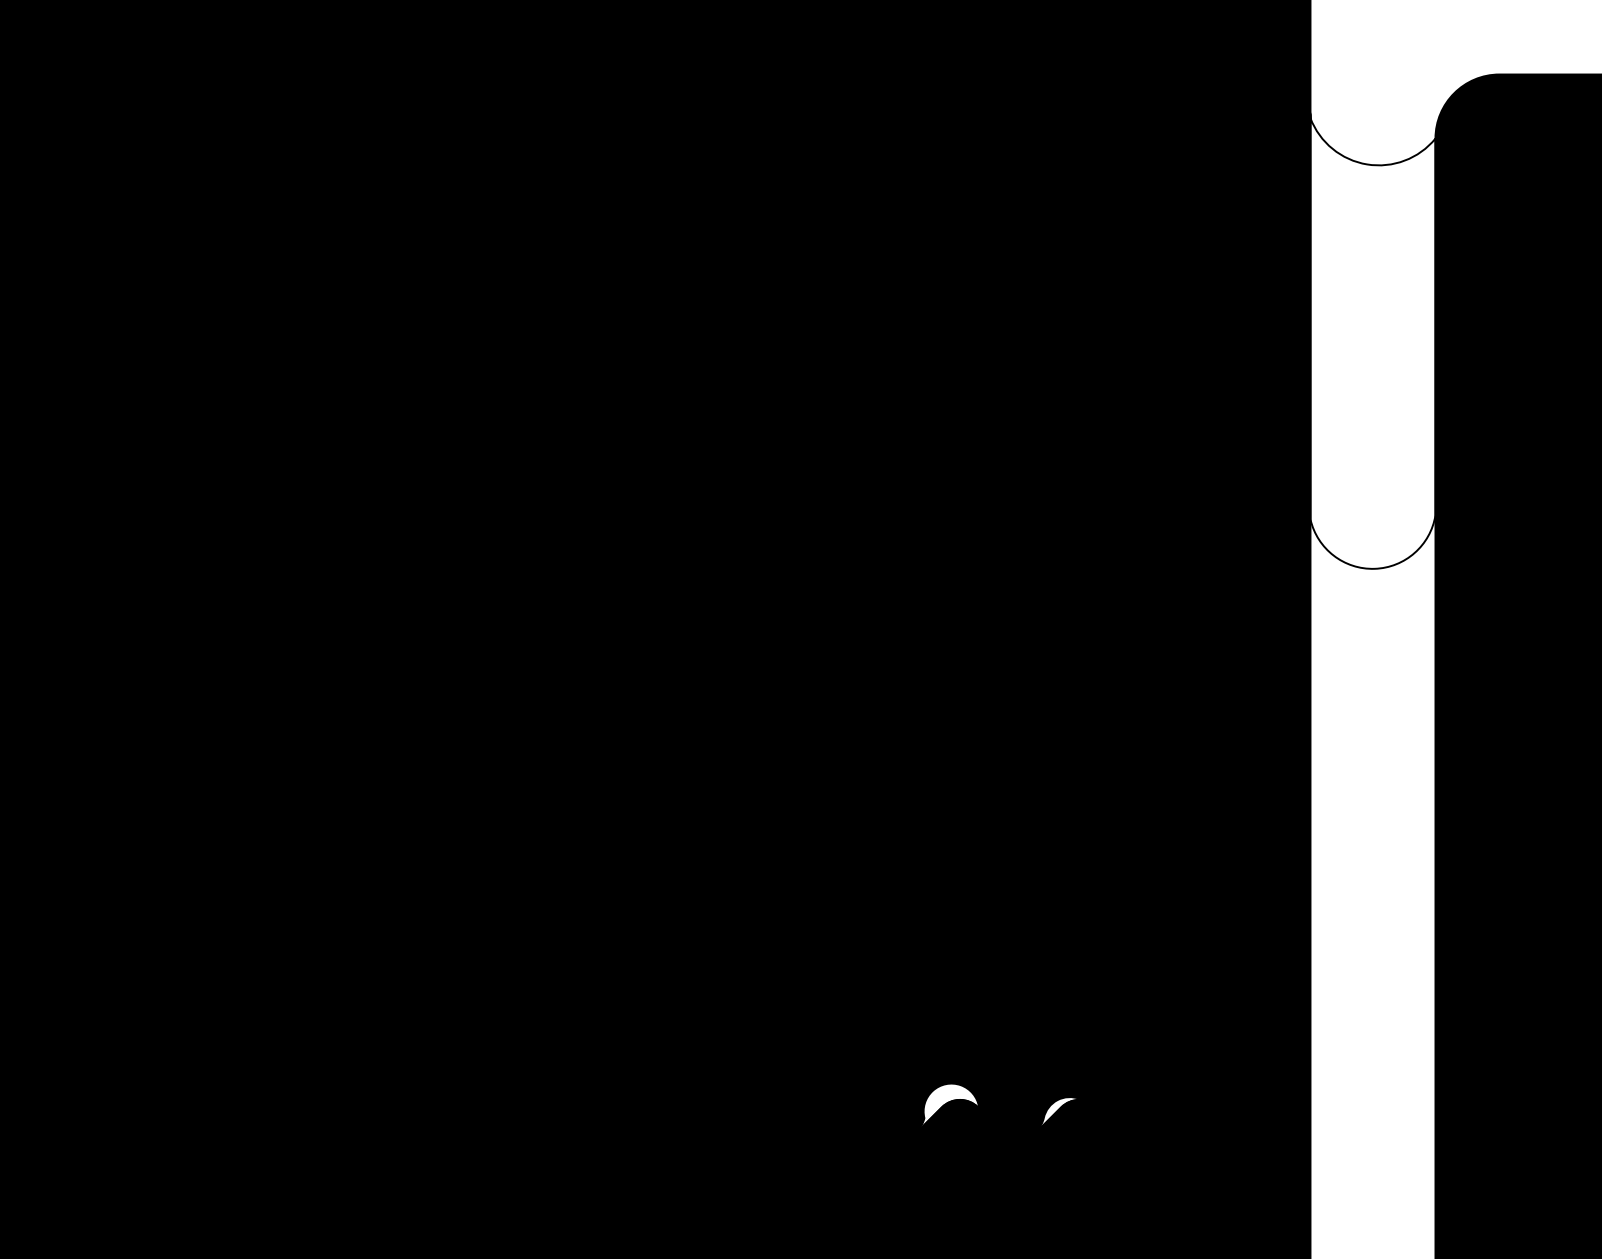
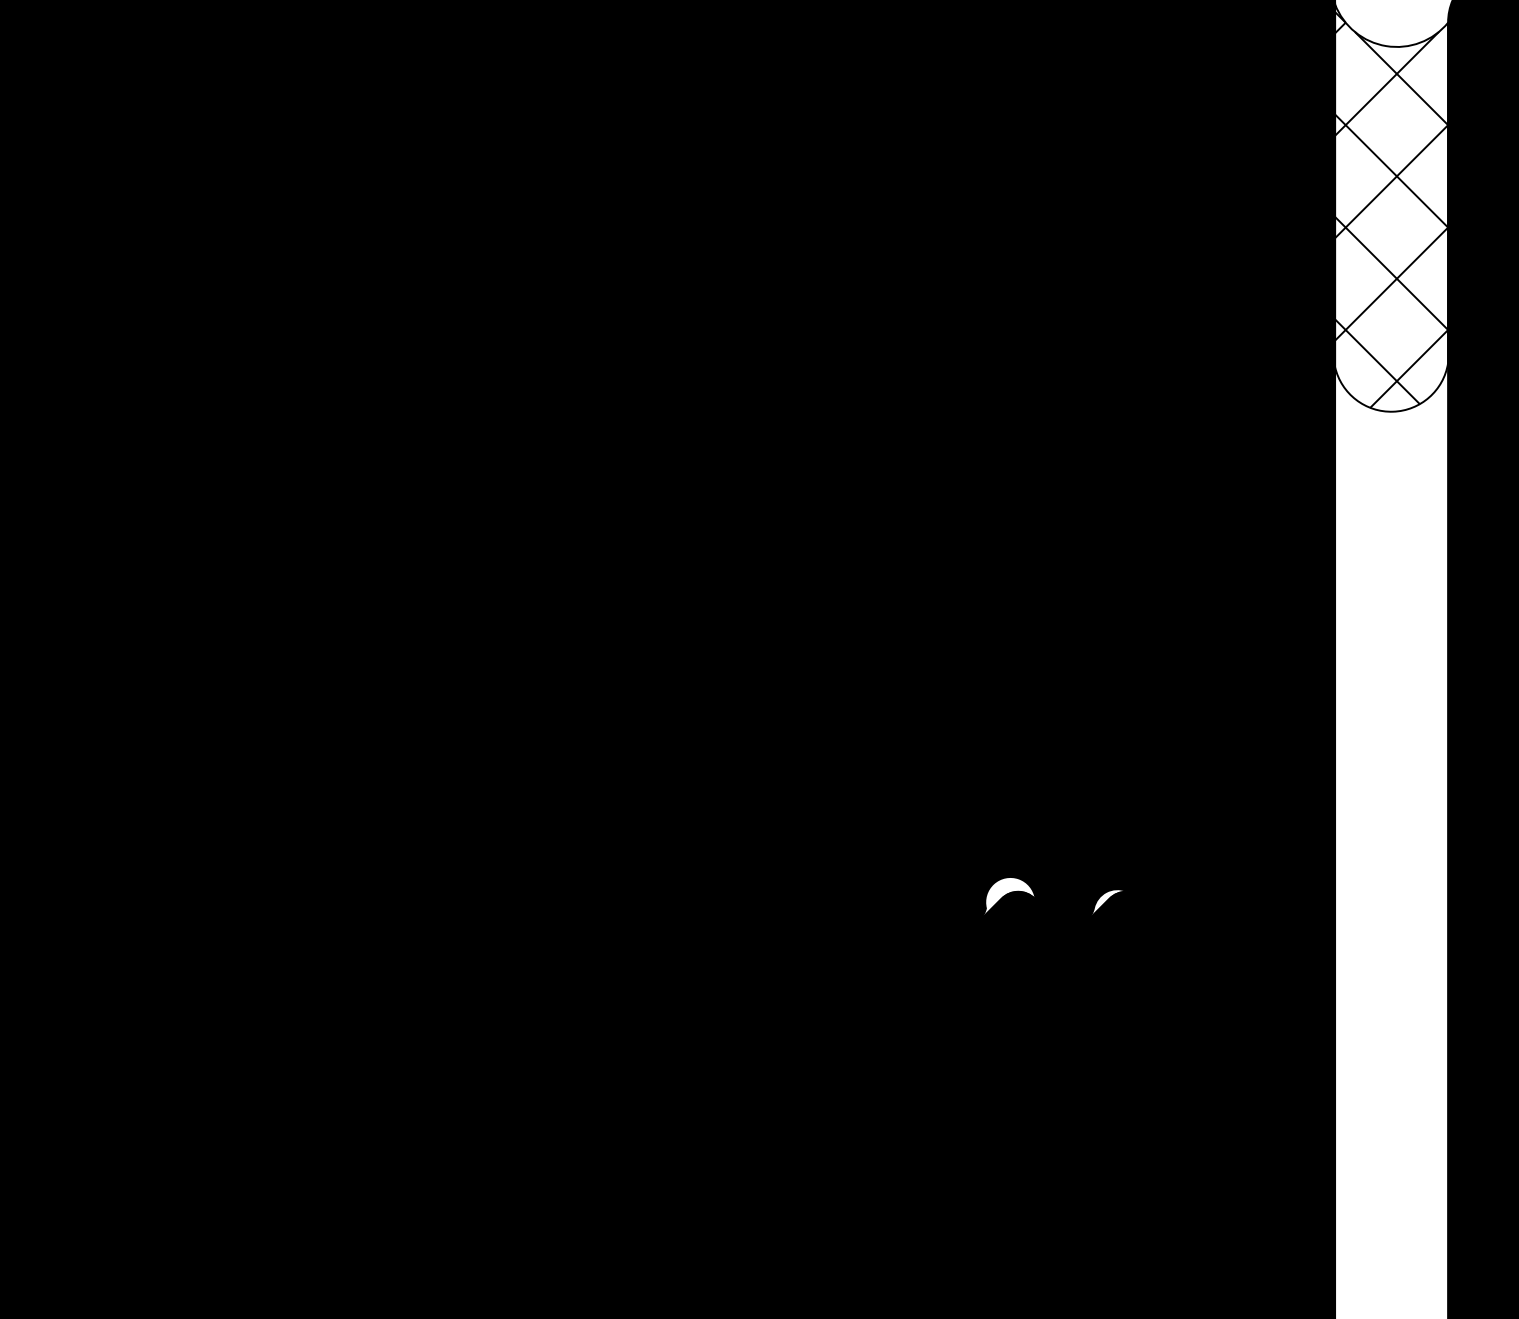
hatch: (1372, 345) -> (1391, 209), added

